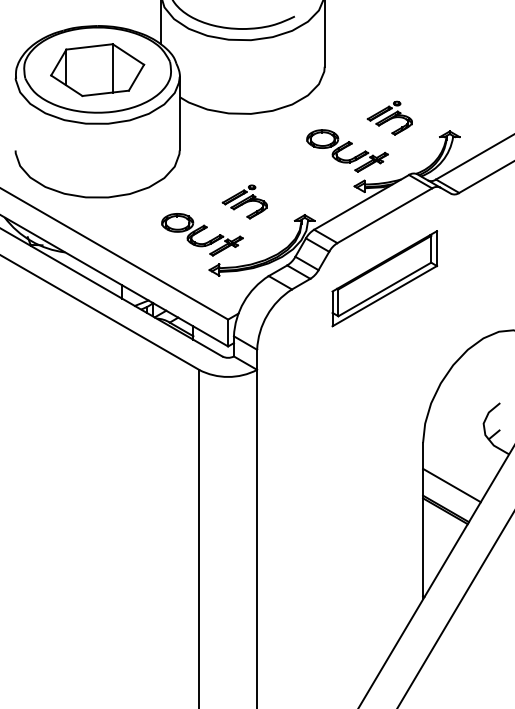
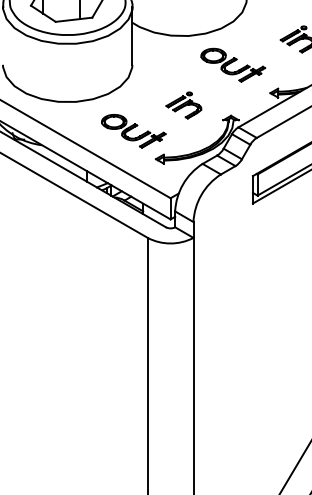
part: (347, 150) -> (233, 64), moved
part: (202, 234) -> (133, 131), moved

